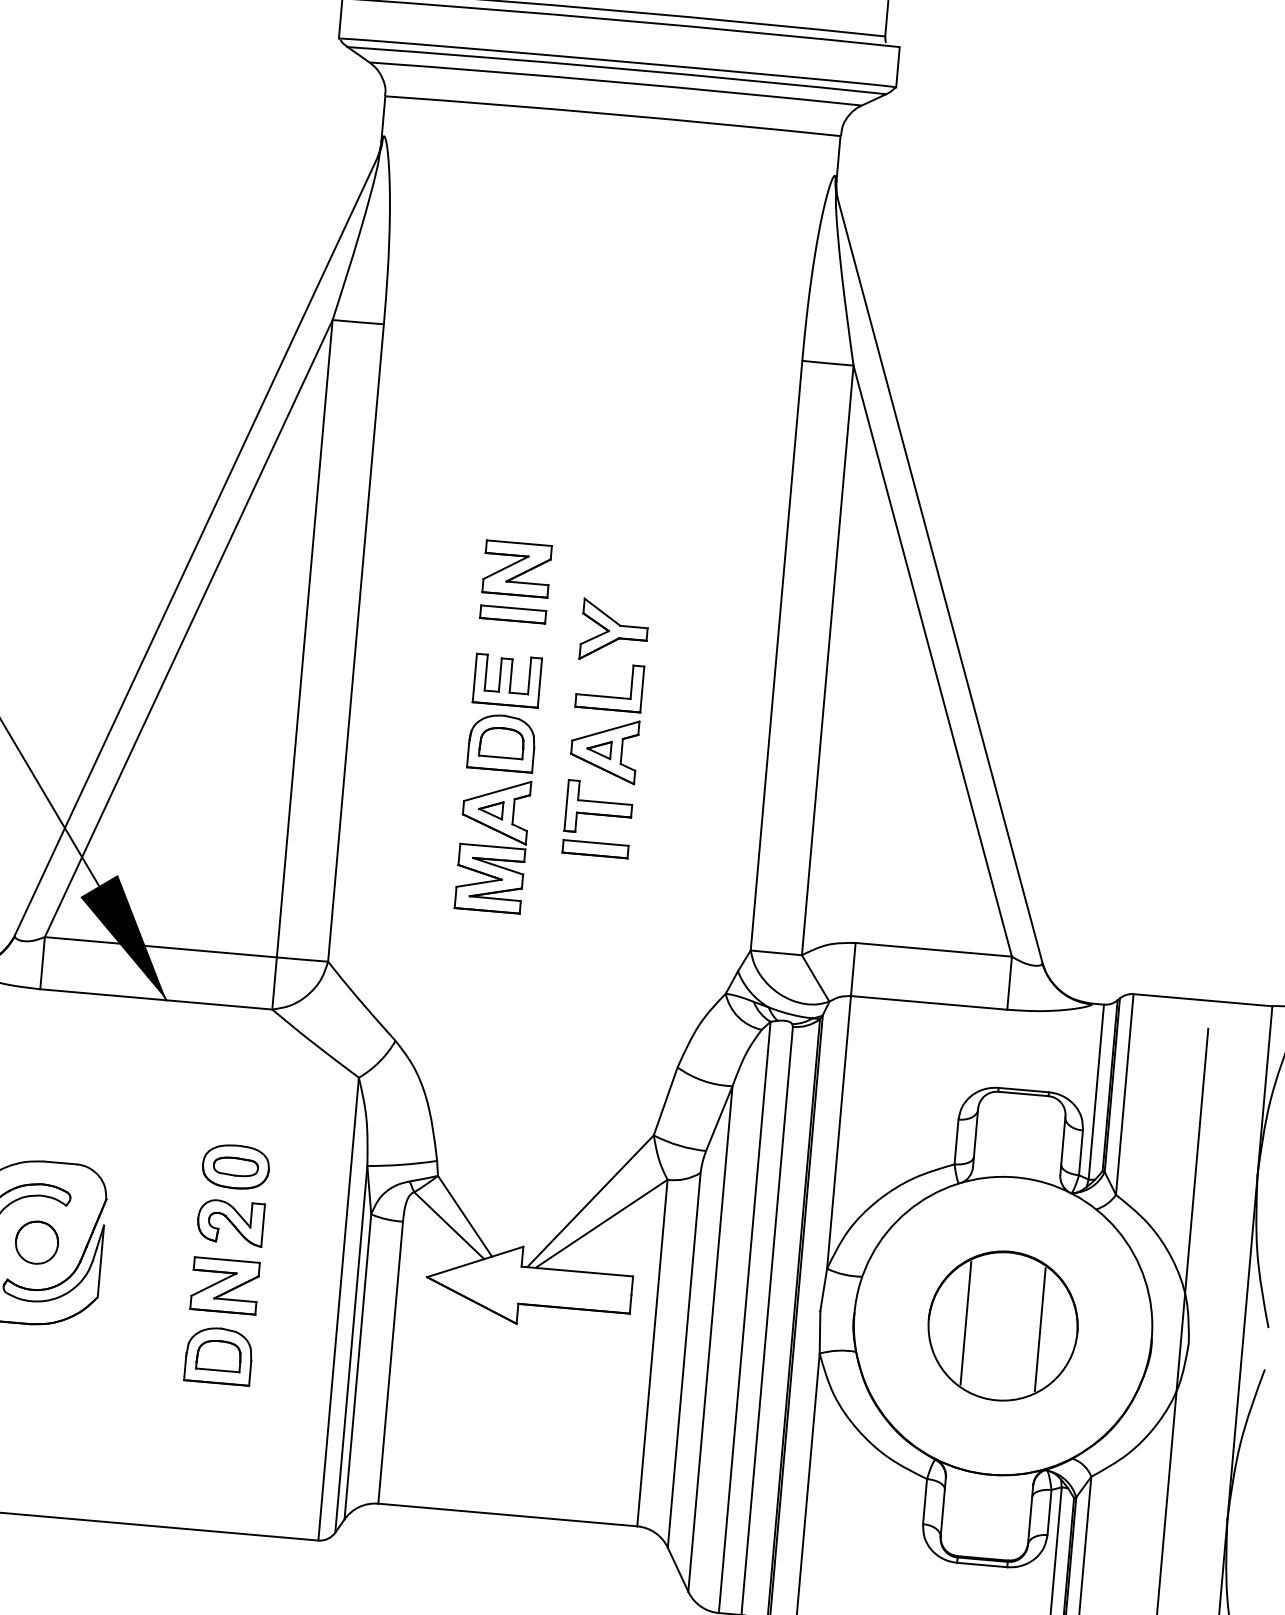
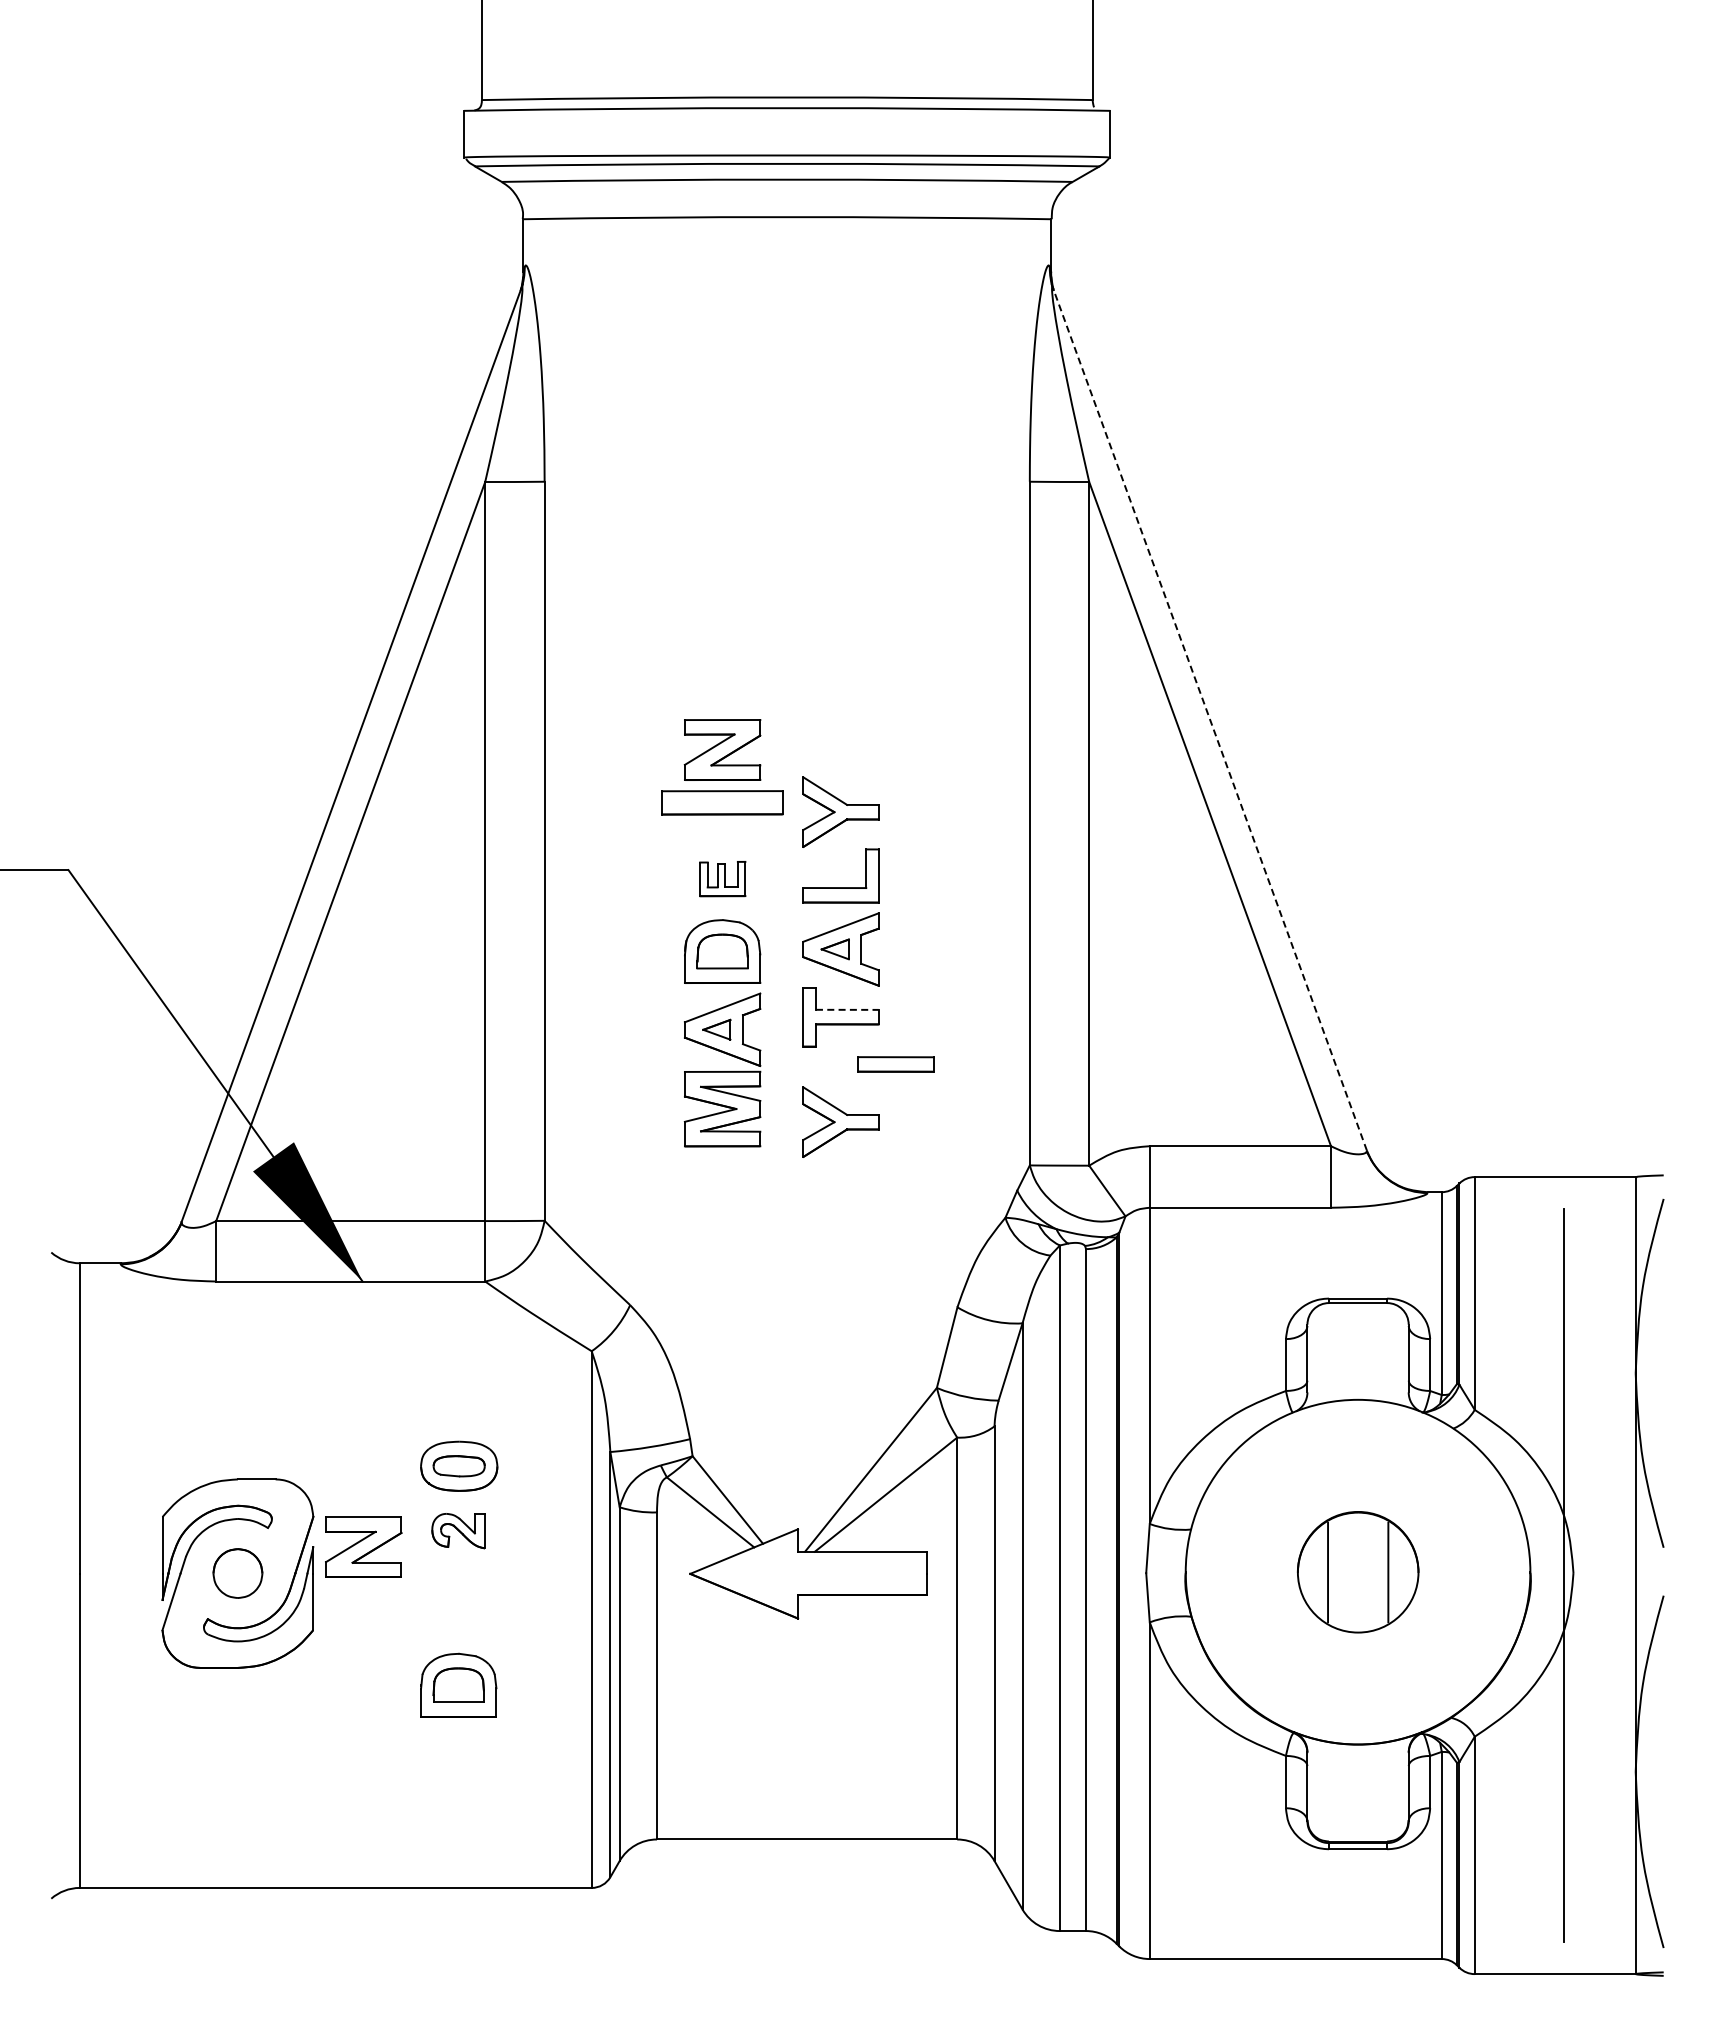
line: (940, 579) -> (1210, 719), solid -> dashed
part: (513, 614) -> (722, 802), size x1.6
part: (507, 679) -> (722, 878), size x0.6
line: (605, 802) -> (847, 1009), solid -> dashed
part: (595, 849) -> (895, 1064), moved
part: (590, 898) -> (840, 1121), added
part: (230, 1222) -> (458, 1530), size x0.7
part: (224, 1285) -> (363, 1546), moved
part: (1003, 1326) -> (1358, 1572), size x0.7

